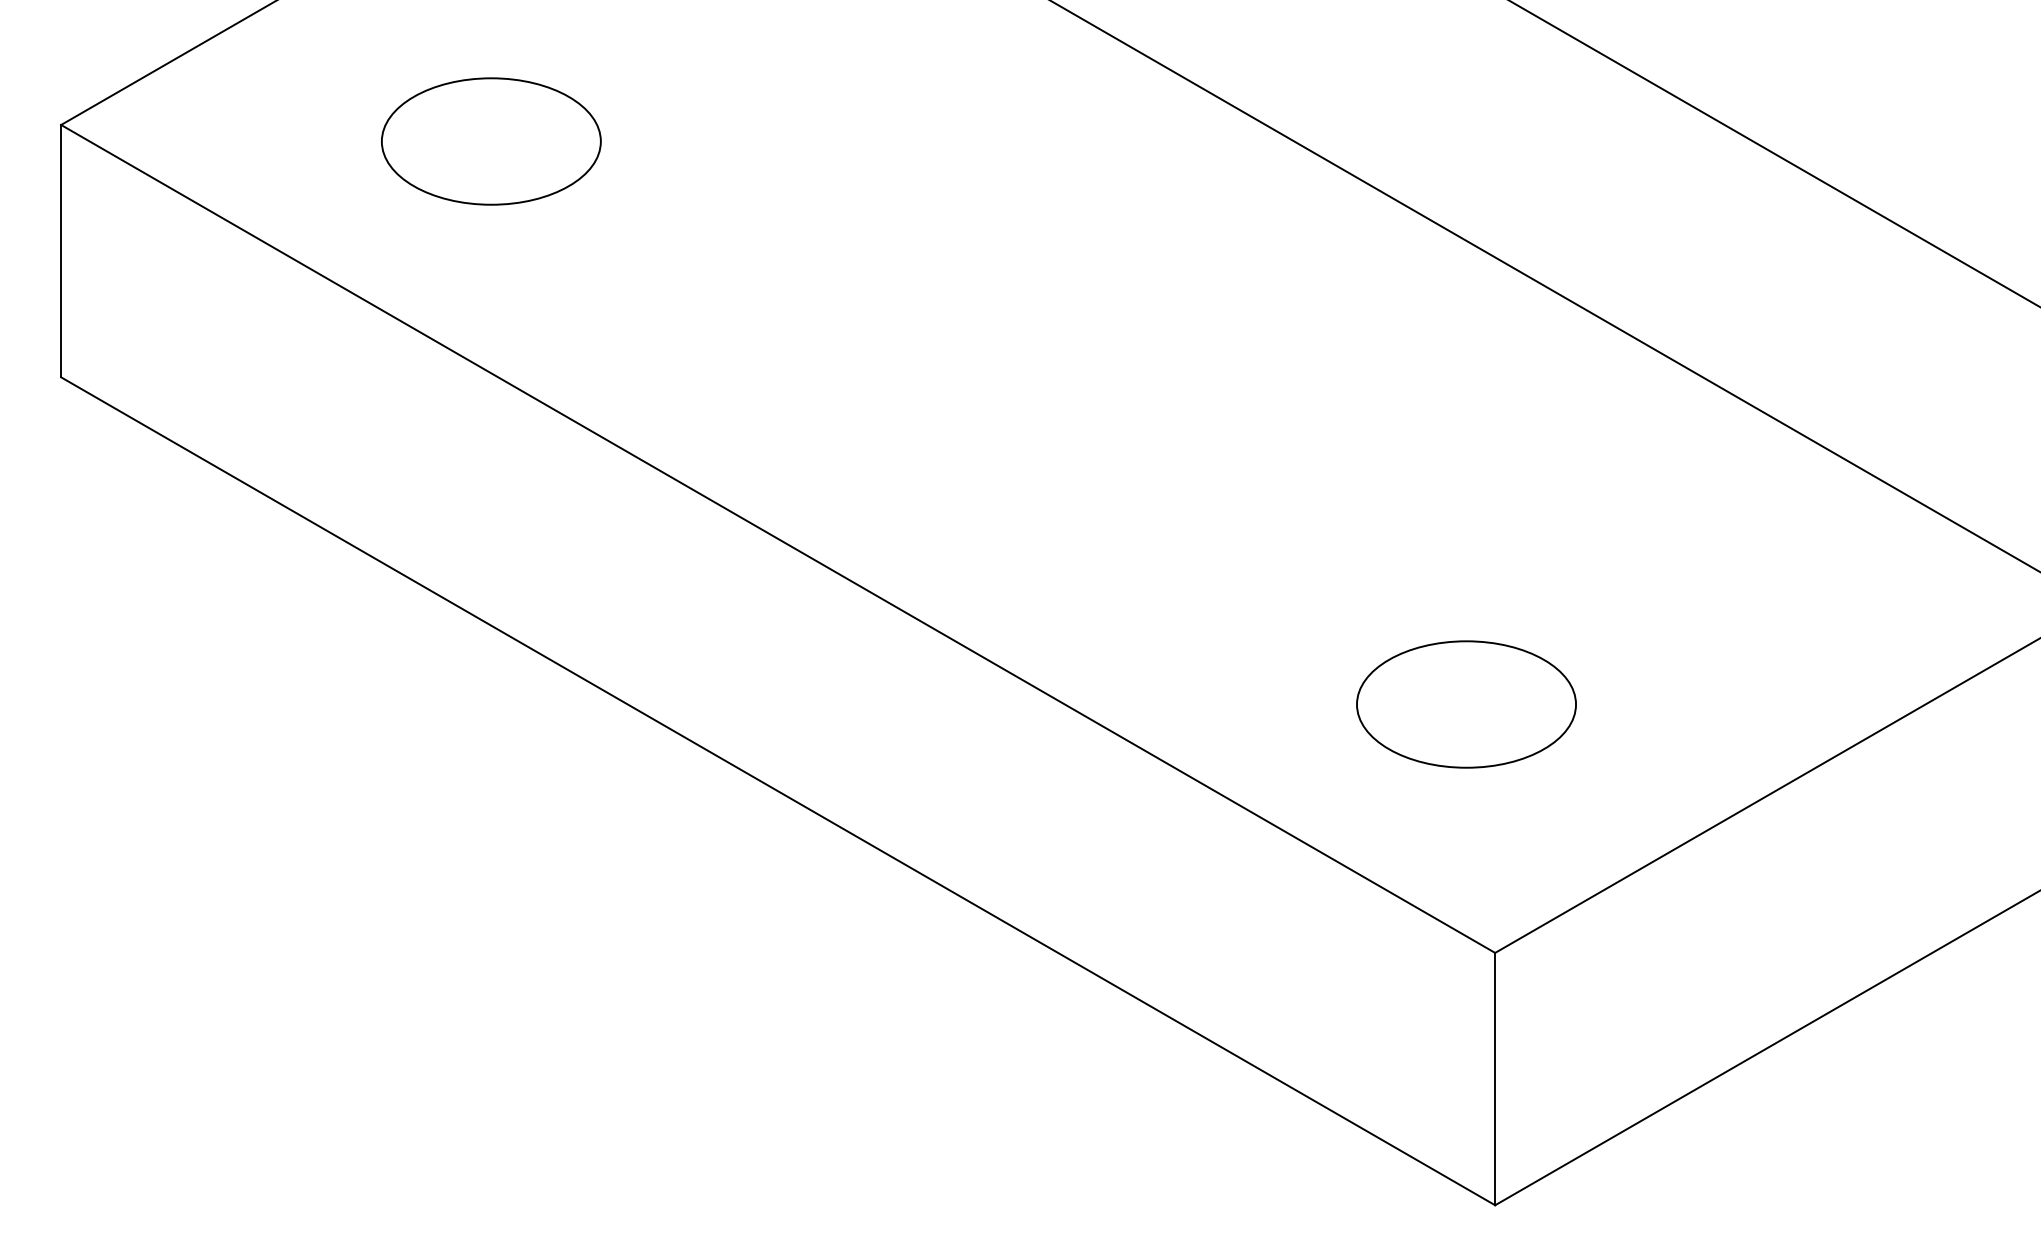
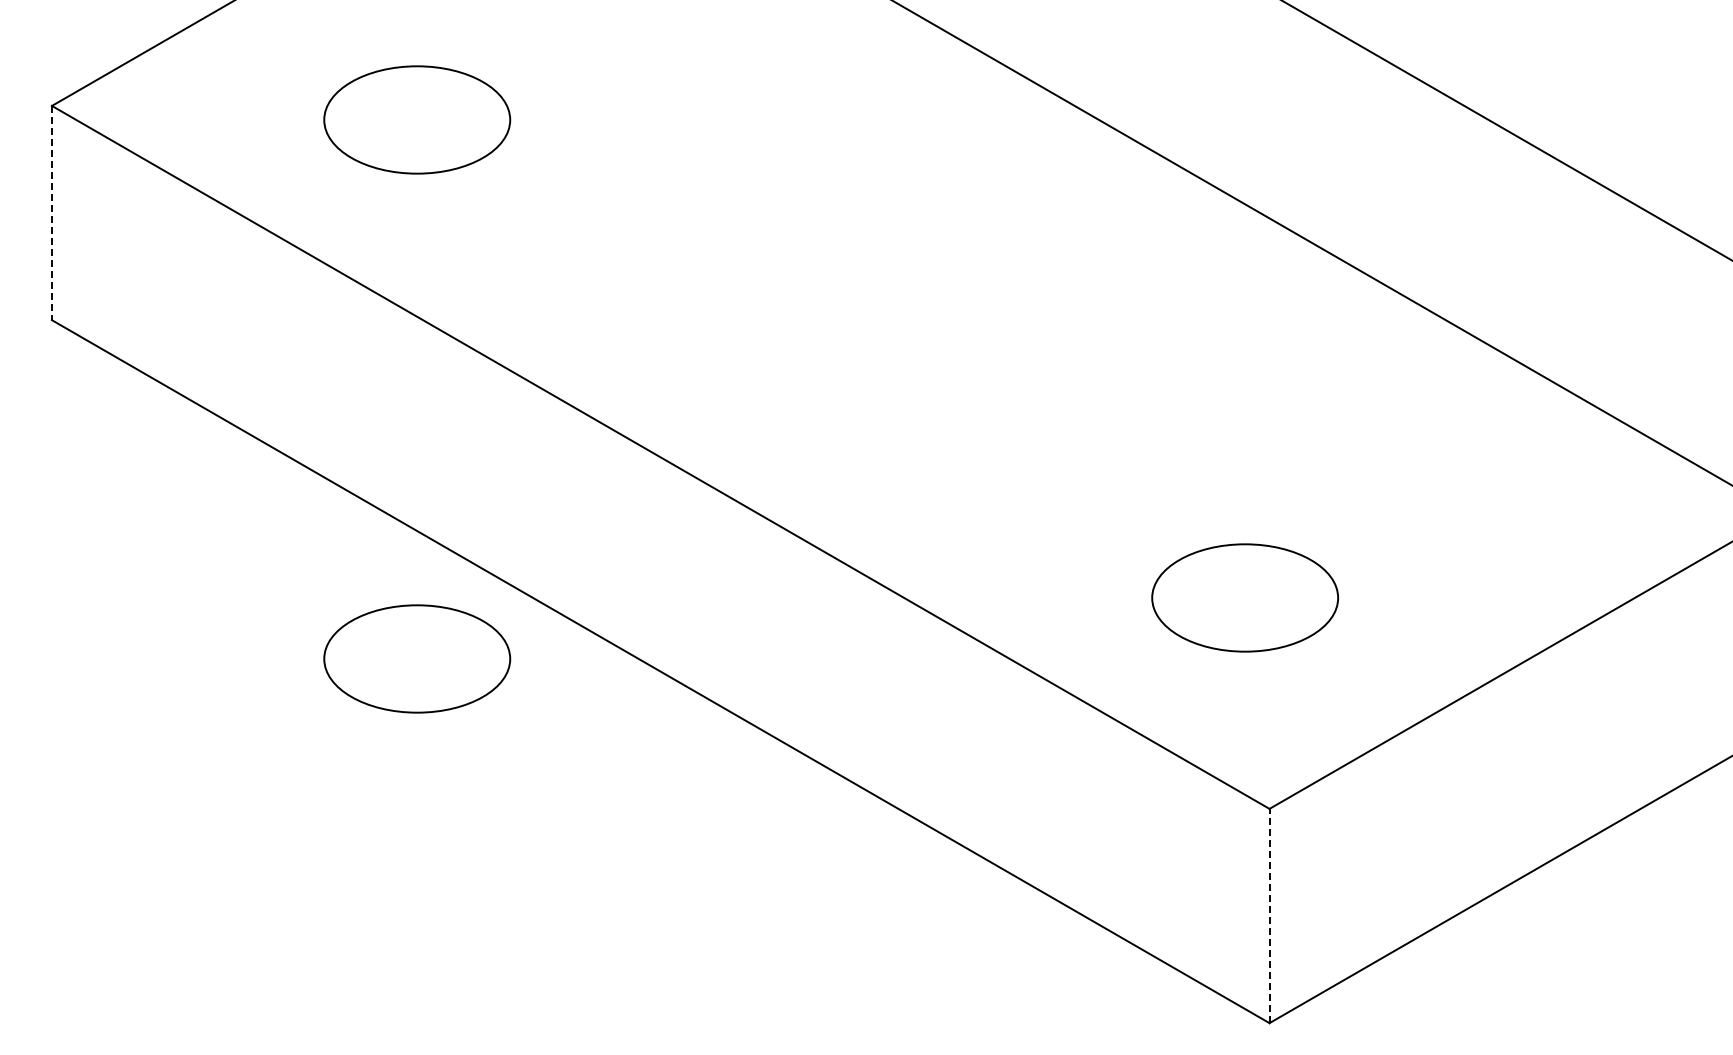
line: (60, 251) -> (51, 213), solid -> dashed
part: (491, 775) -> (417, 658), added
line: (1495, 1078) -> (1269, 915), solid -> dashed

